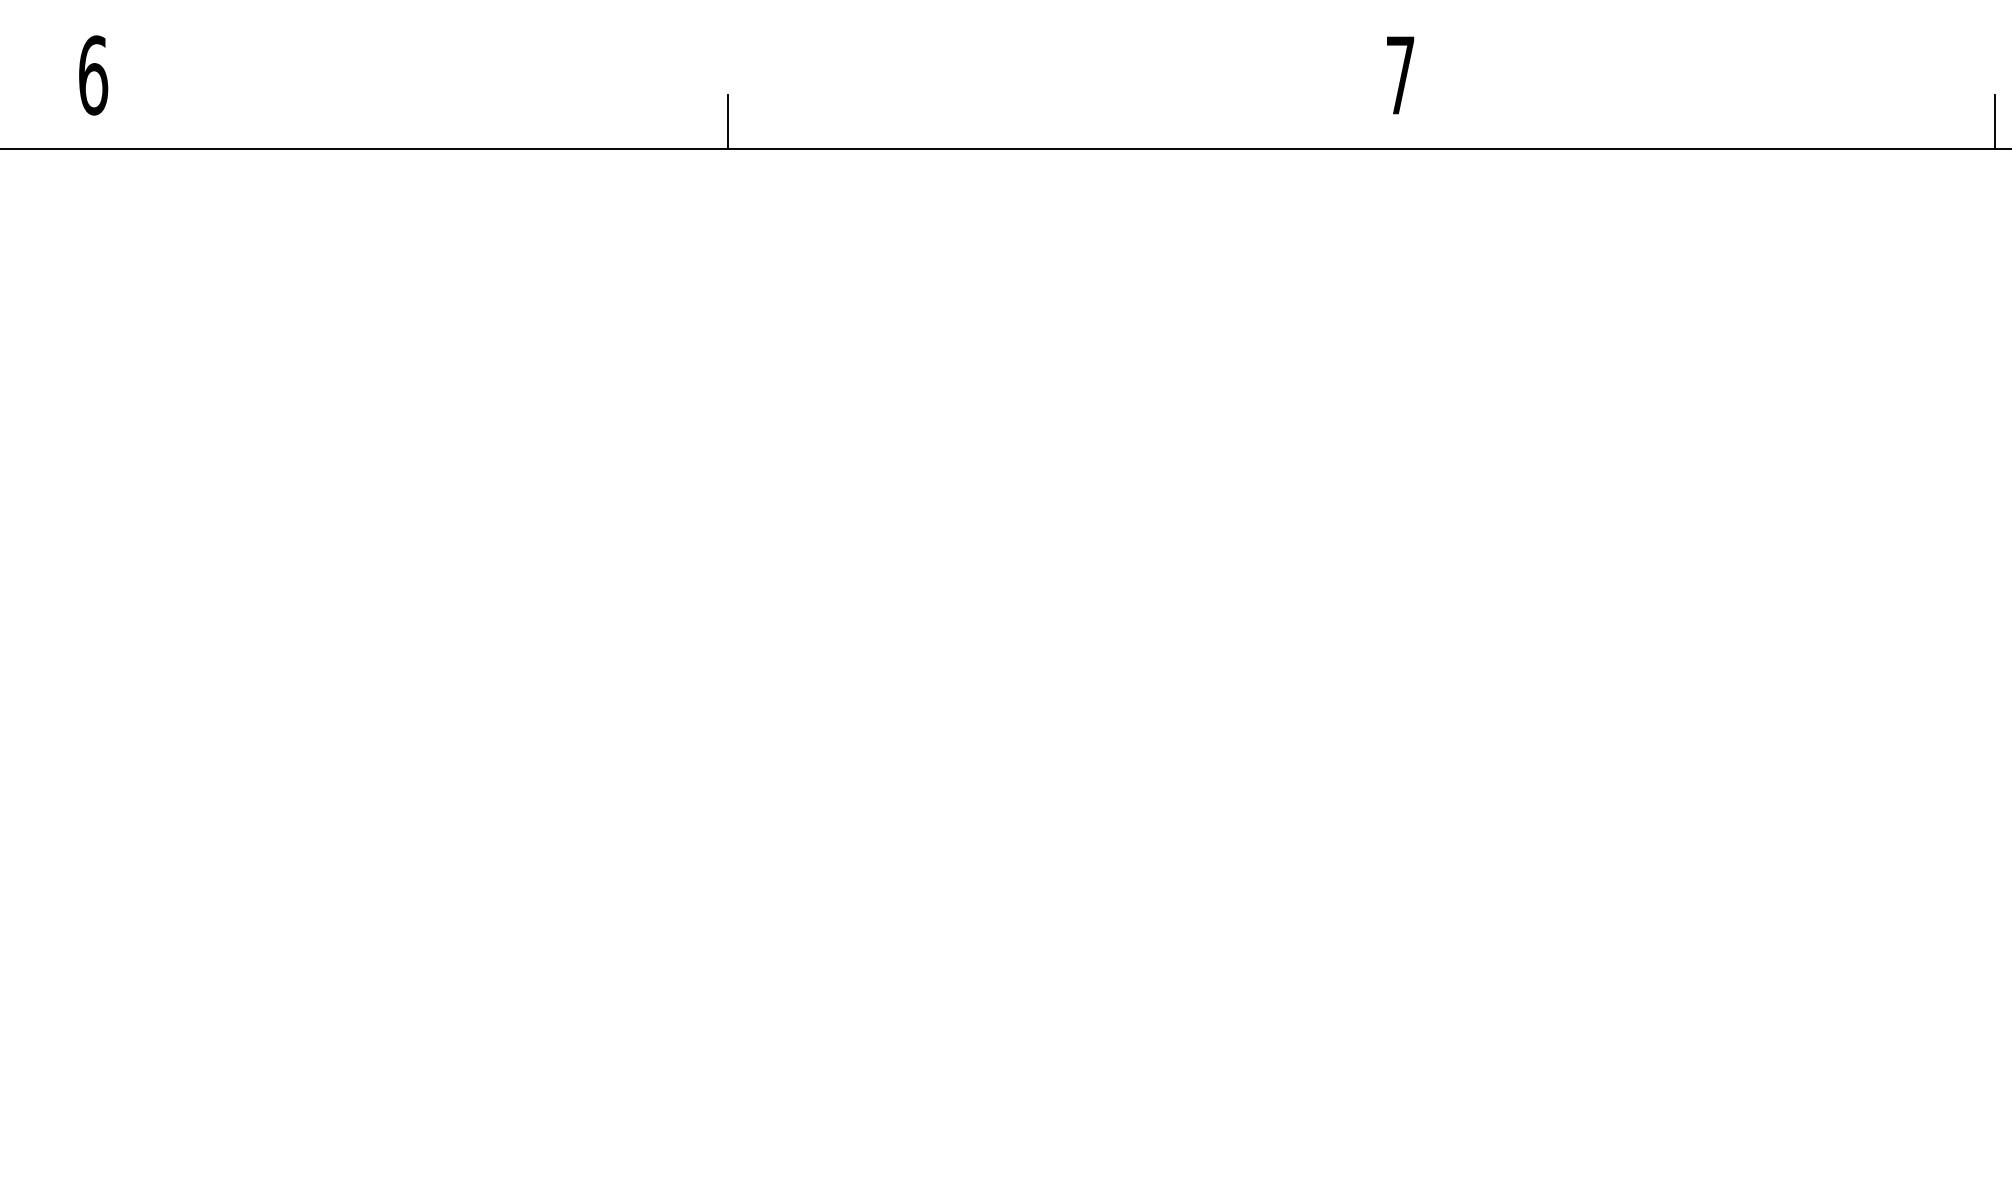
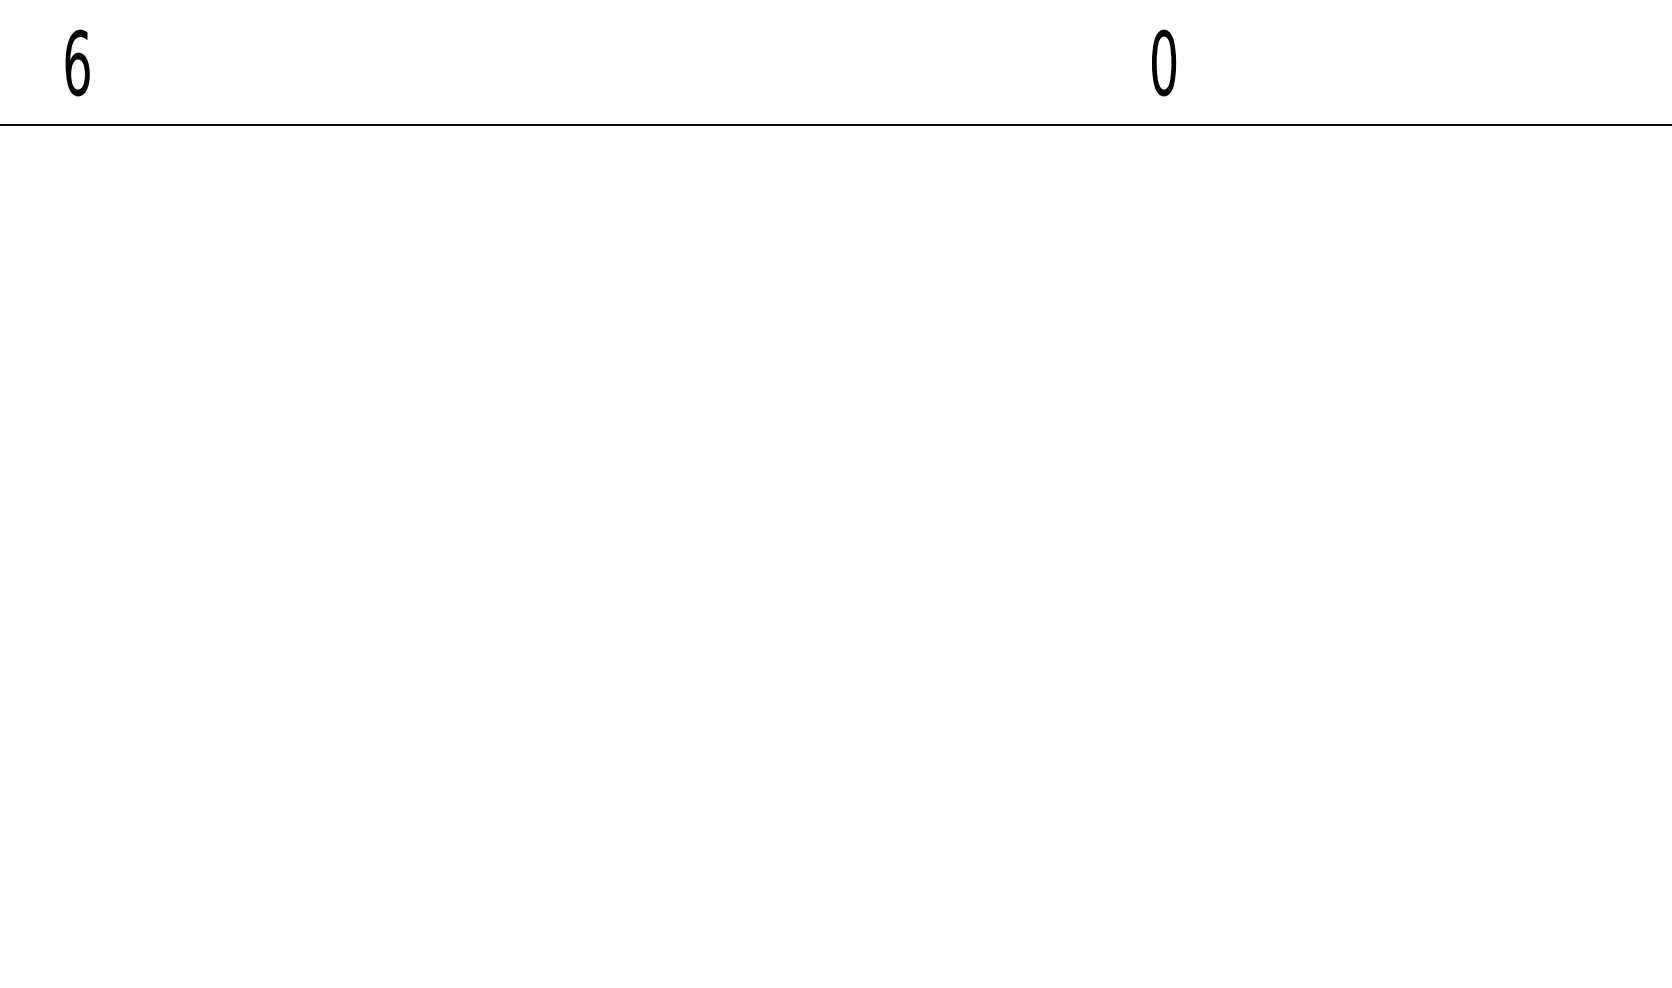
text: (1400, 75) -> (1163, 63), 7 -> 0
line: (727, 121) -> (604, 101), removed
line: (1994, 121) -> (1657, 101), removed

